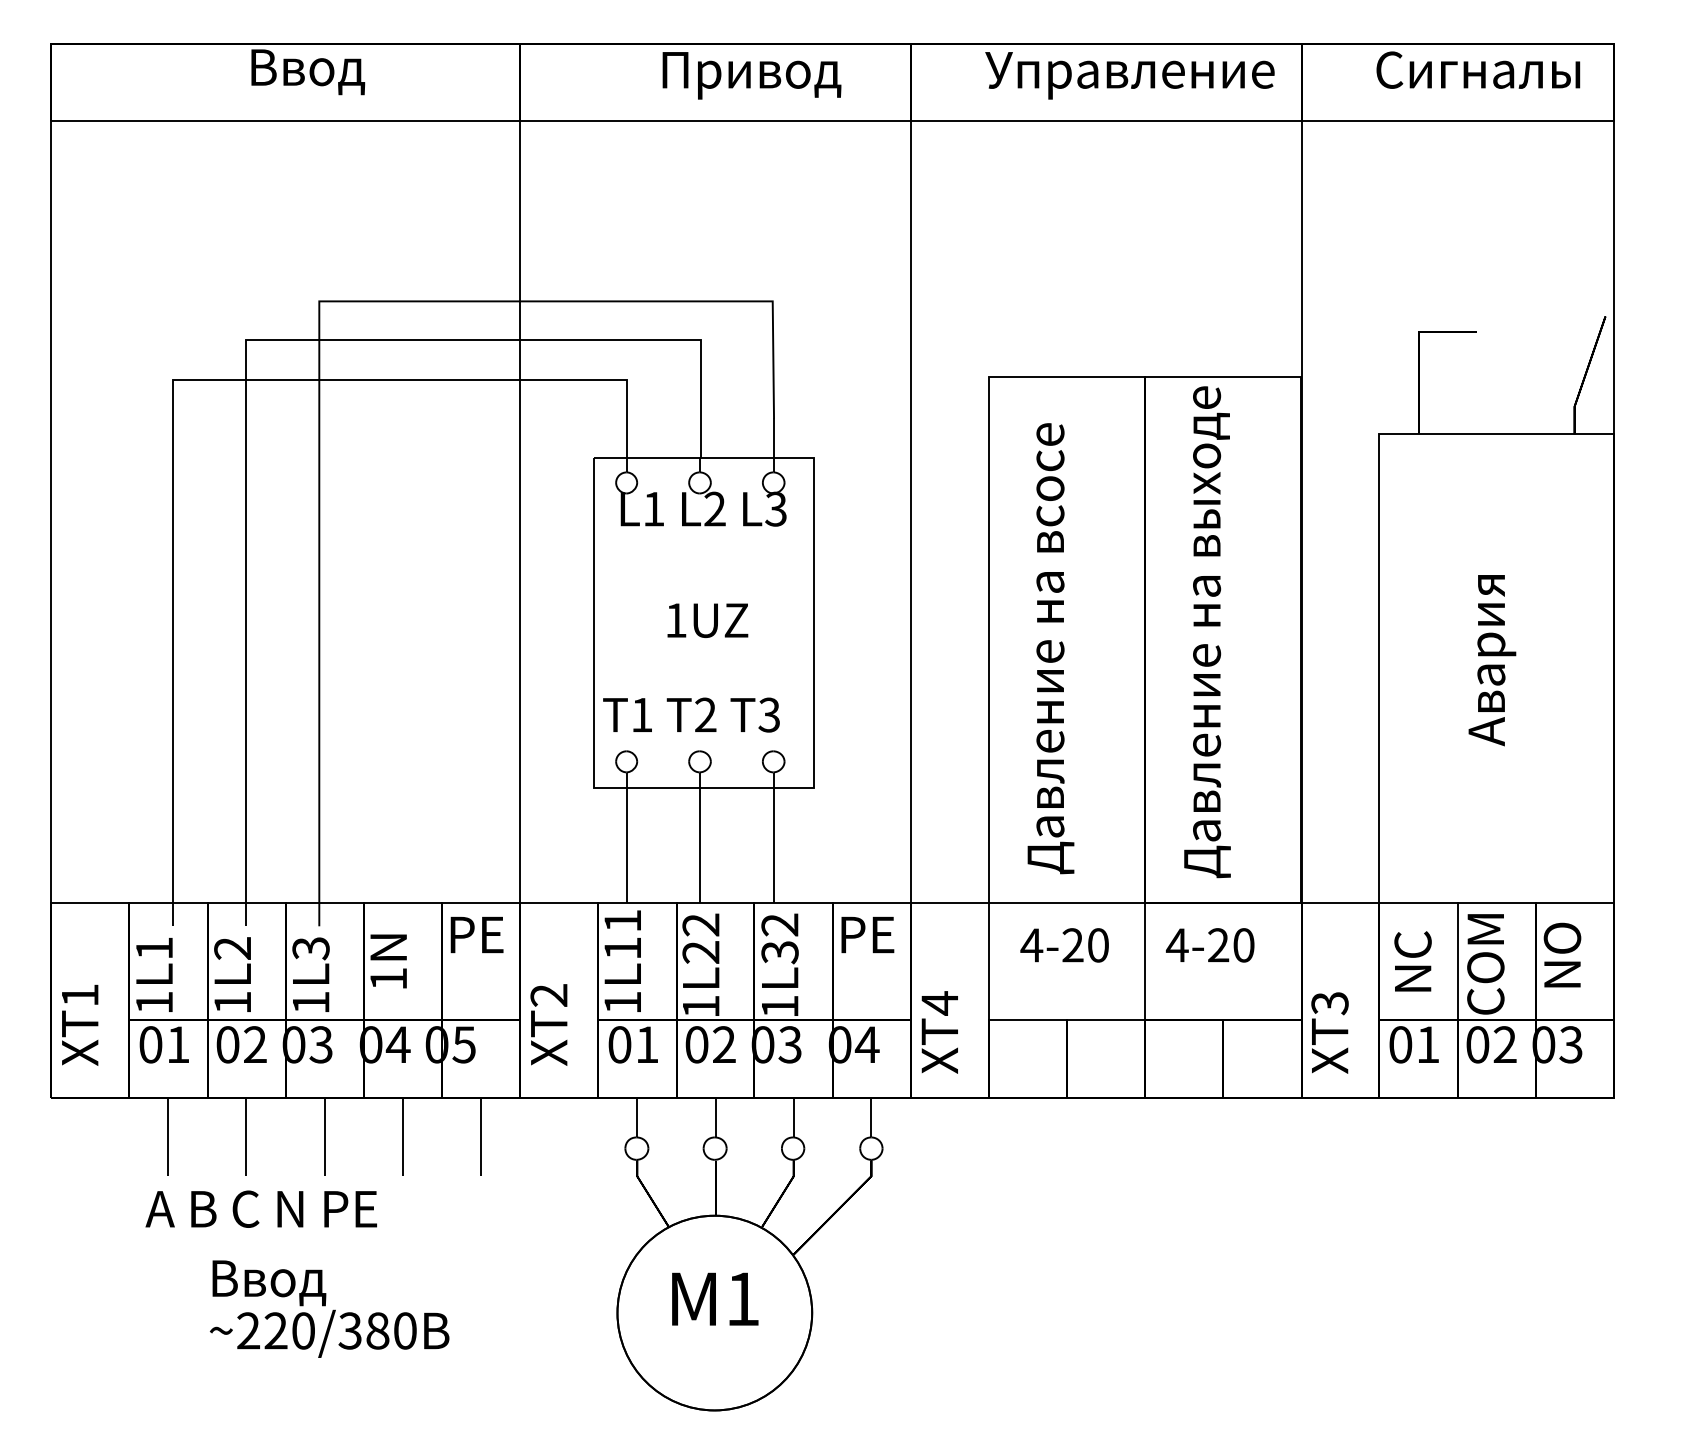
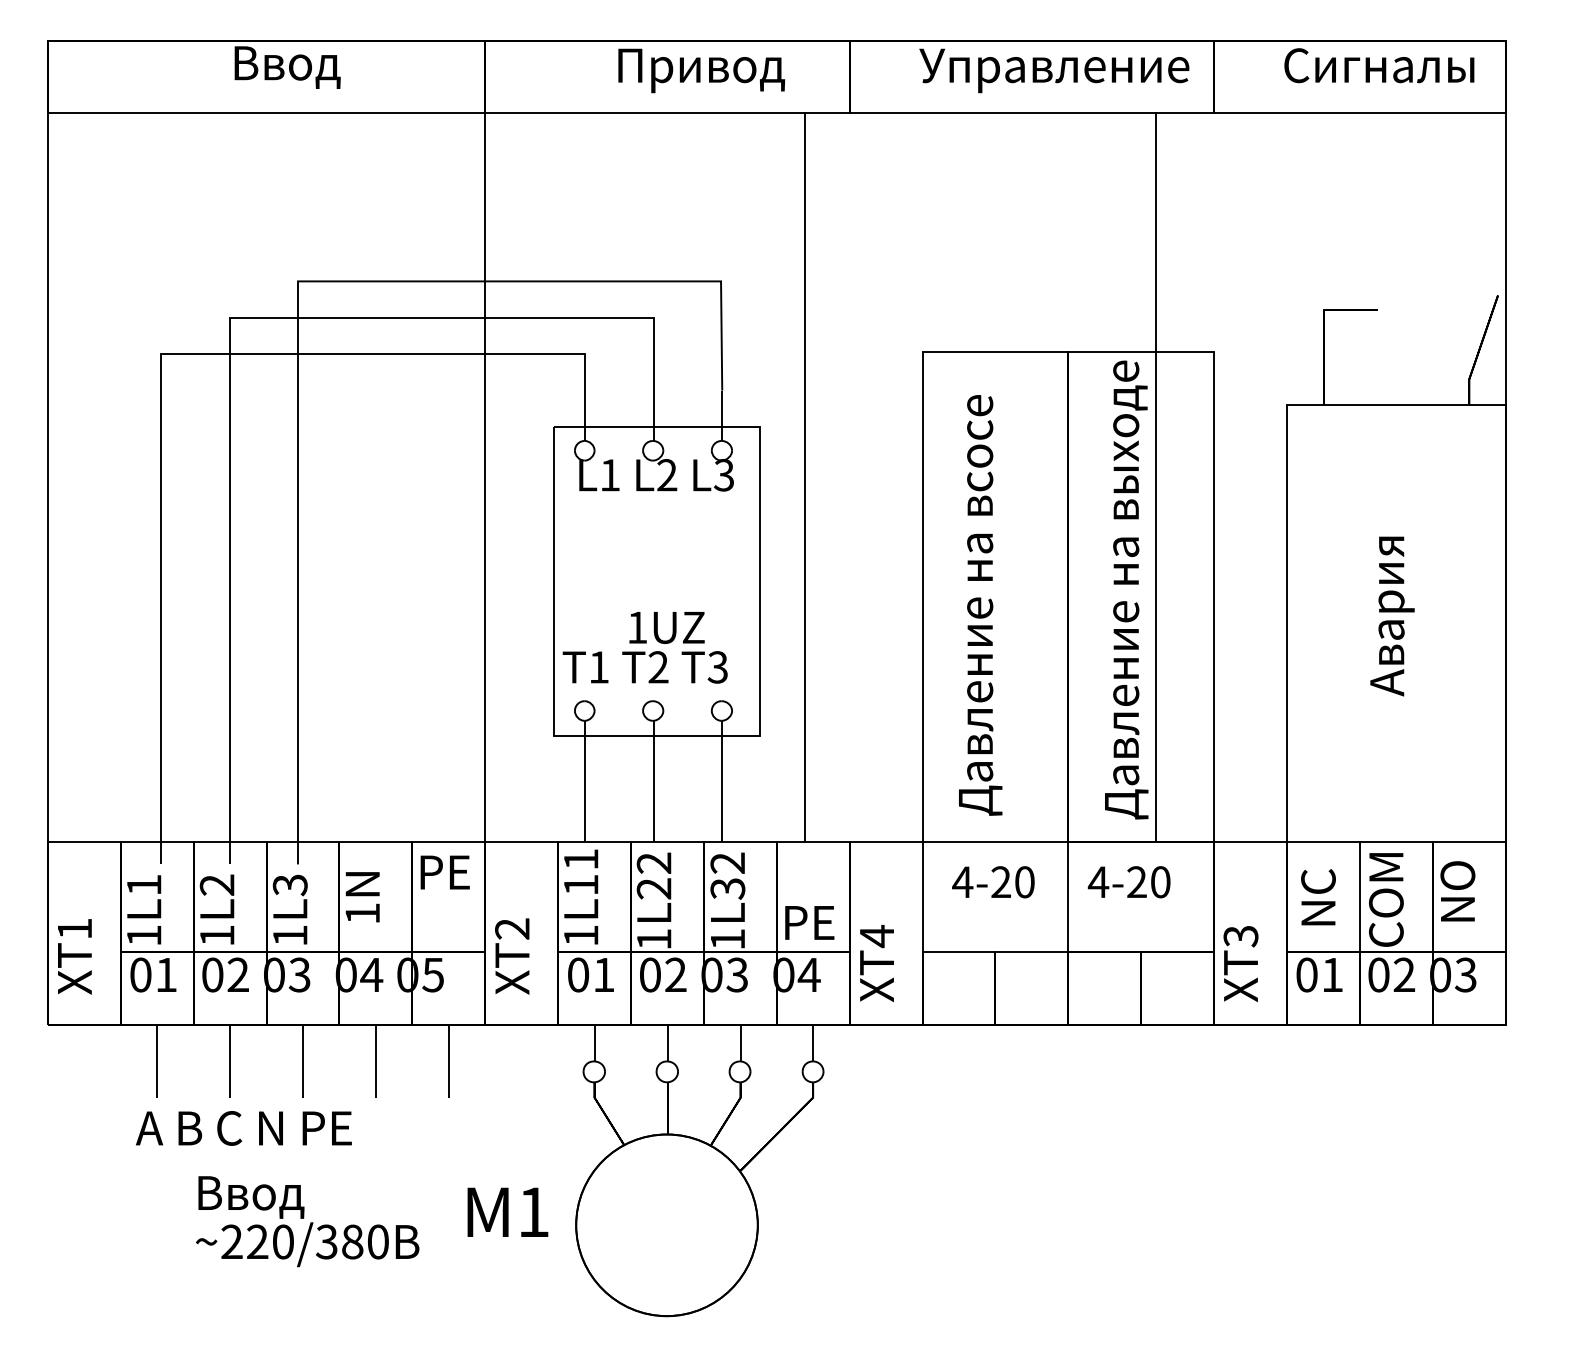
line: (910, 511) -> (804, 477), moved
line: (1301, 511) -> (1155, 477), moved
text: (707, 620) -> (666, 627), moved
text: (867, 934) -> (809, 922), moved
text: (715, 1298) -> (508, 1211), moved

